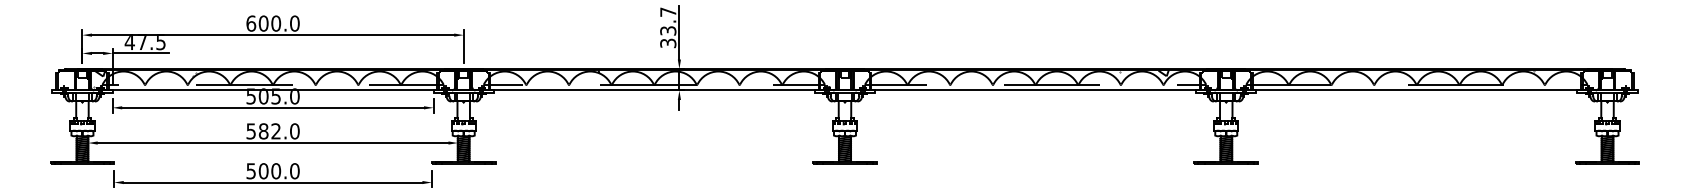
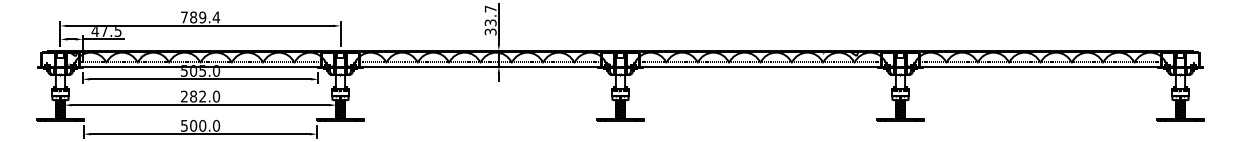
text: (272, 23) -> (200, 17), 600.0 -> 789.4
text: (250, 131) -> (183, 96), 582.0 -> 282.0

